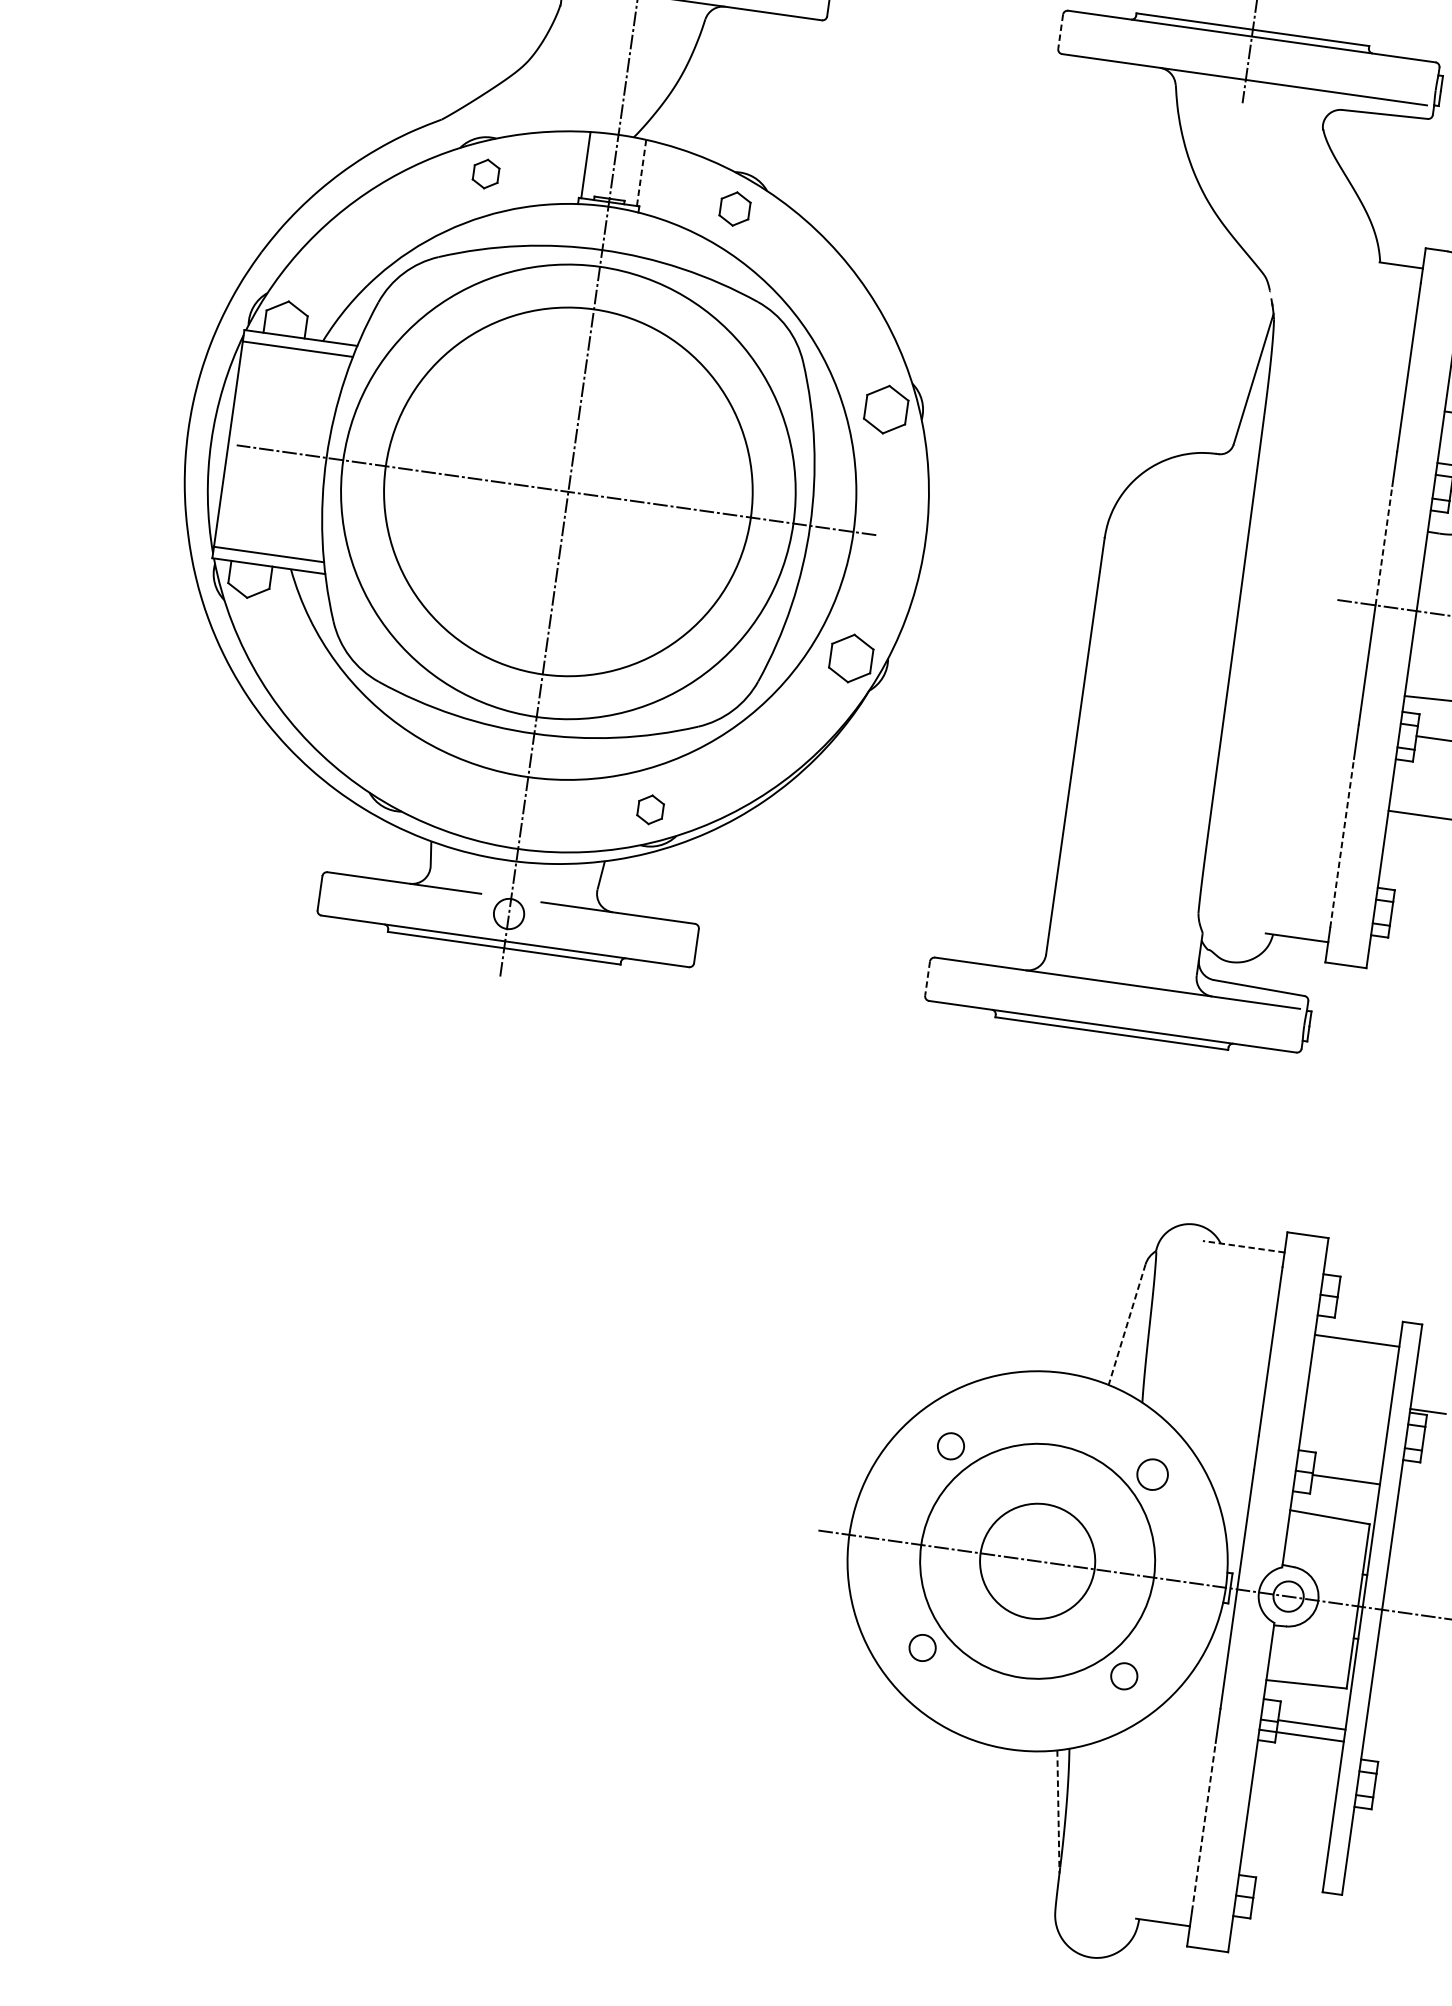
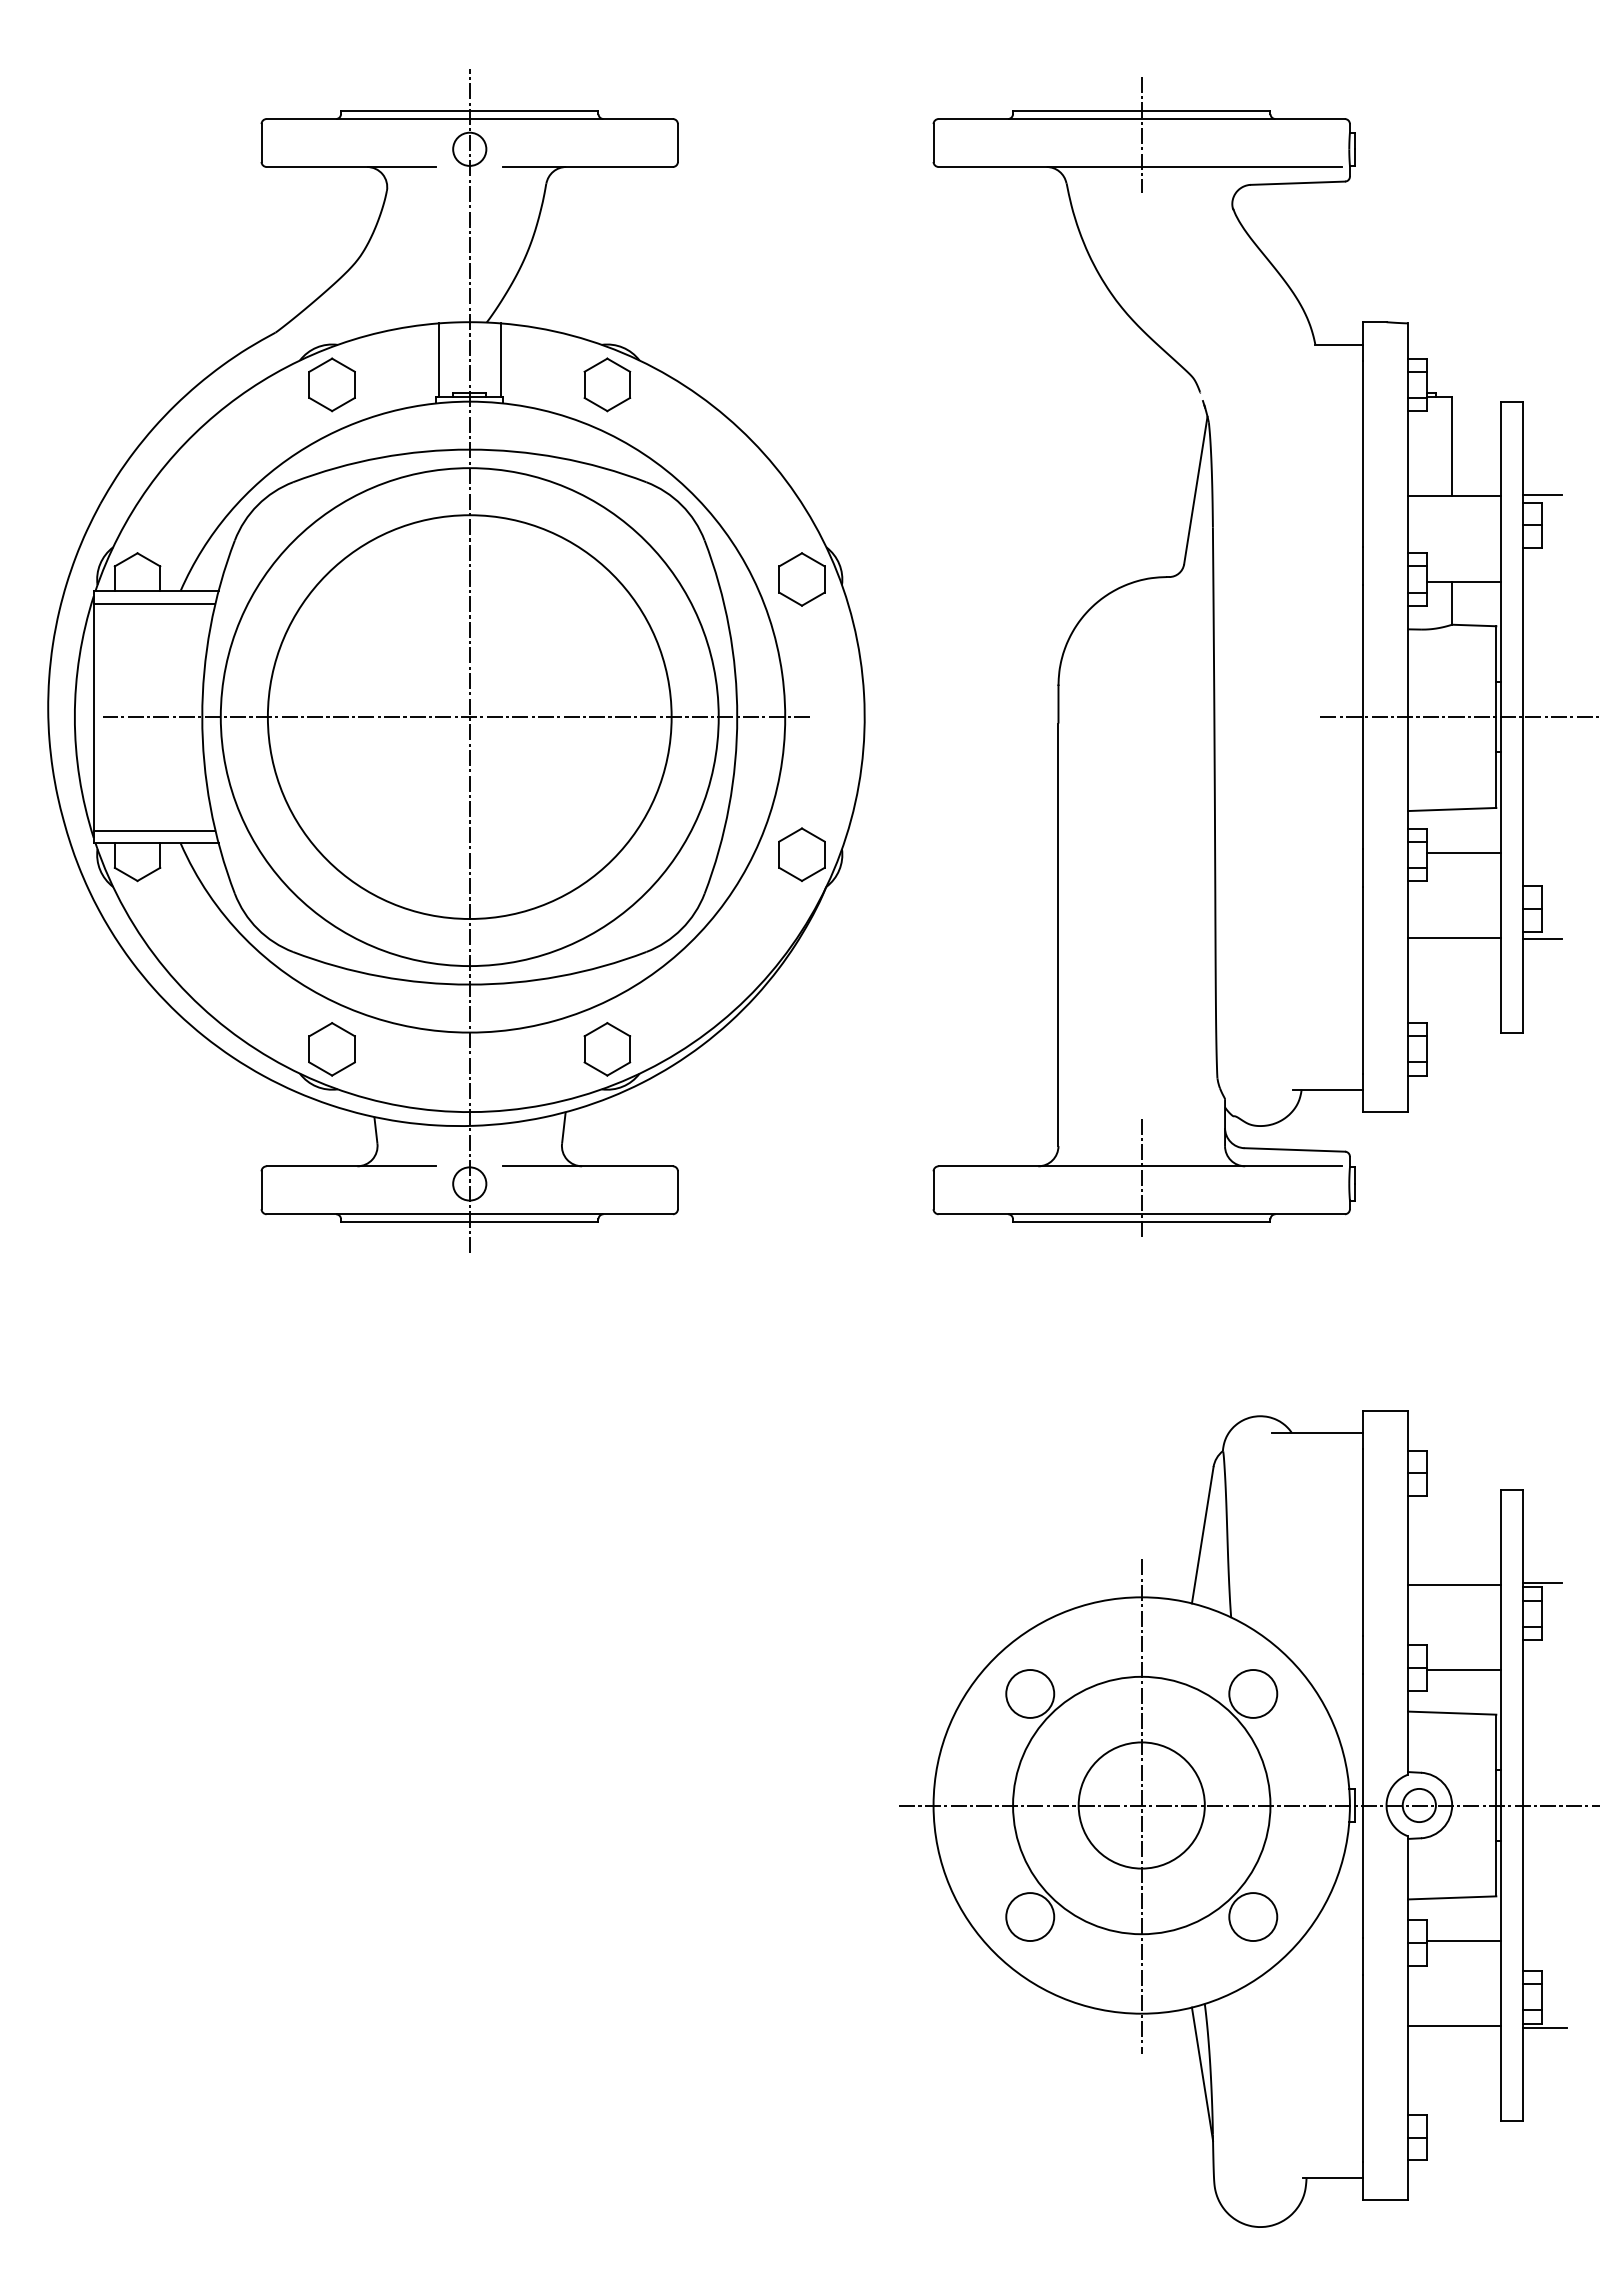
line: (1060, 32) -> (933, 143), dashed -> solid
part: (485, 173) -> (331, 384), size x1.67
line: (641, 173) -> (500, 360), dashed -> solid
part: (735, 208) -> (607, 384), size x1.43
line: (1383, 545) -> (1362, 650), dashed -> solid
part: (401, 774) -> (331, 1049), added
part: (650, 809) -> (607, 1049), size x1.67
line: (1342, 842) -> (1362, 979), dashed -> solid
line: (927, 978) -> (933, 1190), dashed -> solid
line: (1117, 993) -> (1141, 1177), added
line: (1243, 1246) -> (1316, 1432), dashed -> solid
line: (1126, 1324) -> (1202, 1535), dashed -> solid
line: (1356, 1340) -> (1454, 1584), moved
circle: (951, 1445) -> (1030, 1693), size x1.67
circle: (1152, 1474) -> (1253, 1693), size x1.43
line: (1037, 1562) -> (1141, 1806), added
circle: (922, 1648) -> (1030, 1917), size x1.67
circle: (1124, 1676) -> (1253, 1917), size x1.67
line: (1301, 1735) -> (1454, 2026), moved
line: (1058, 1812) -> (1202, 2074), dashed -> solid
line: (1373, 1813) -> (1544, 2027), added
line: (1203, 1827) -> (1362, 2068), dashed -> solid

